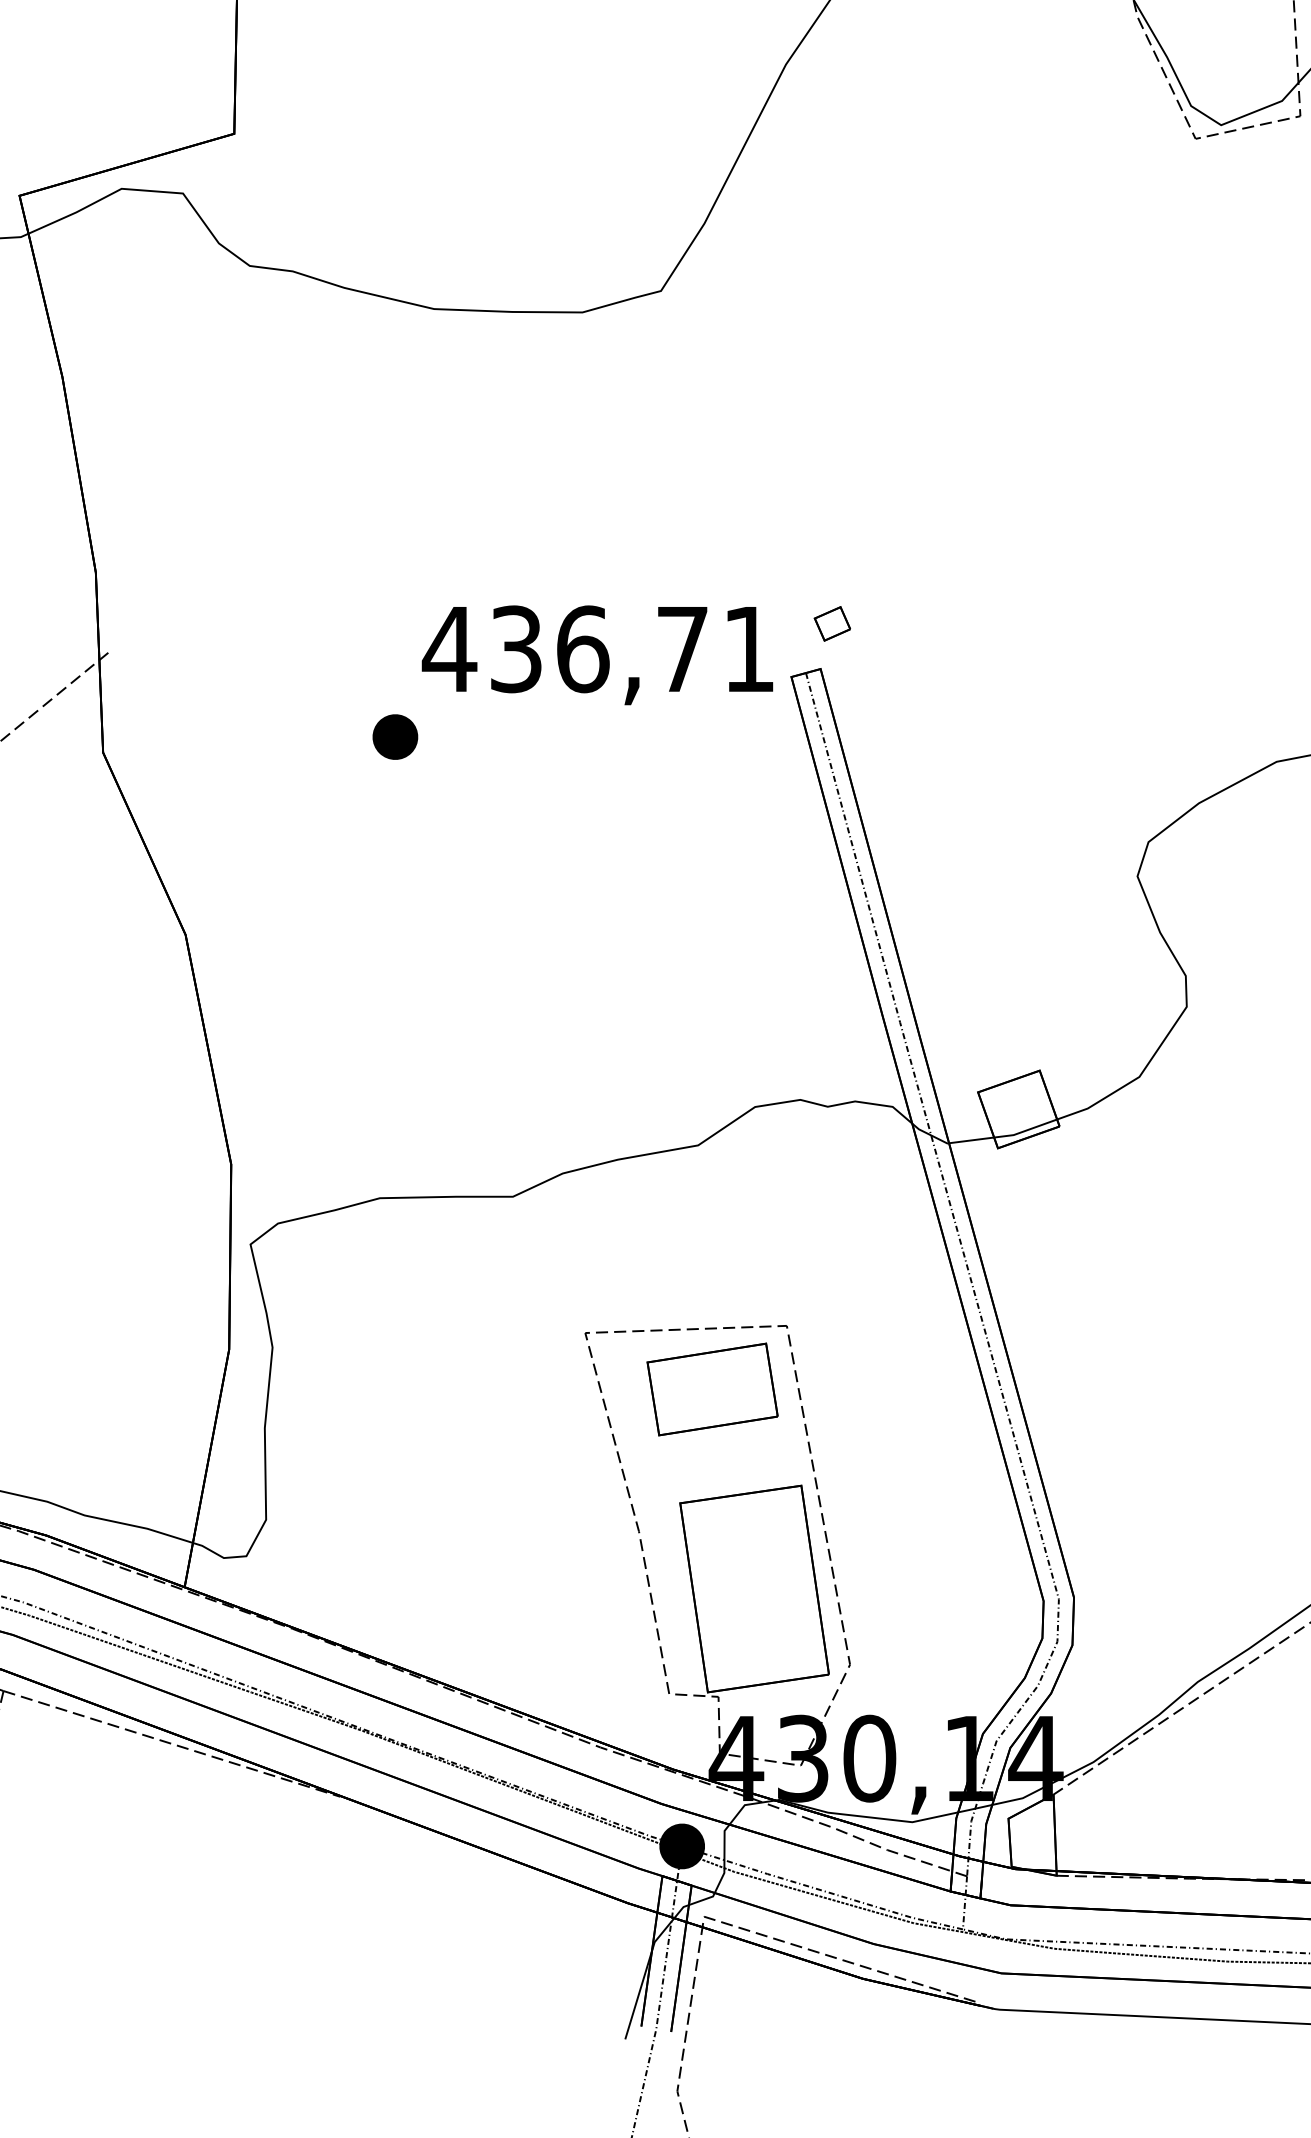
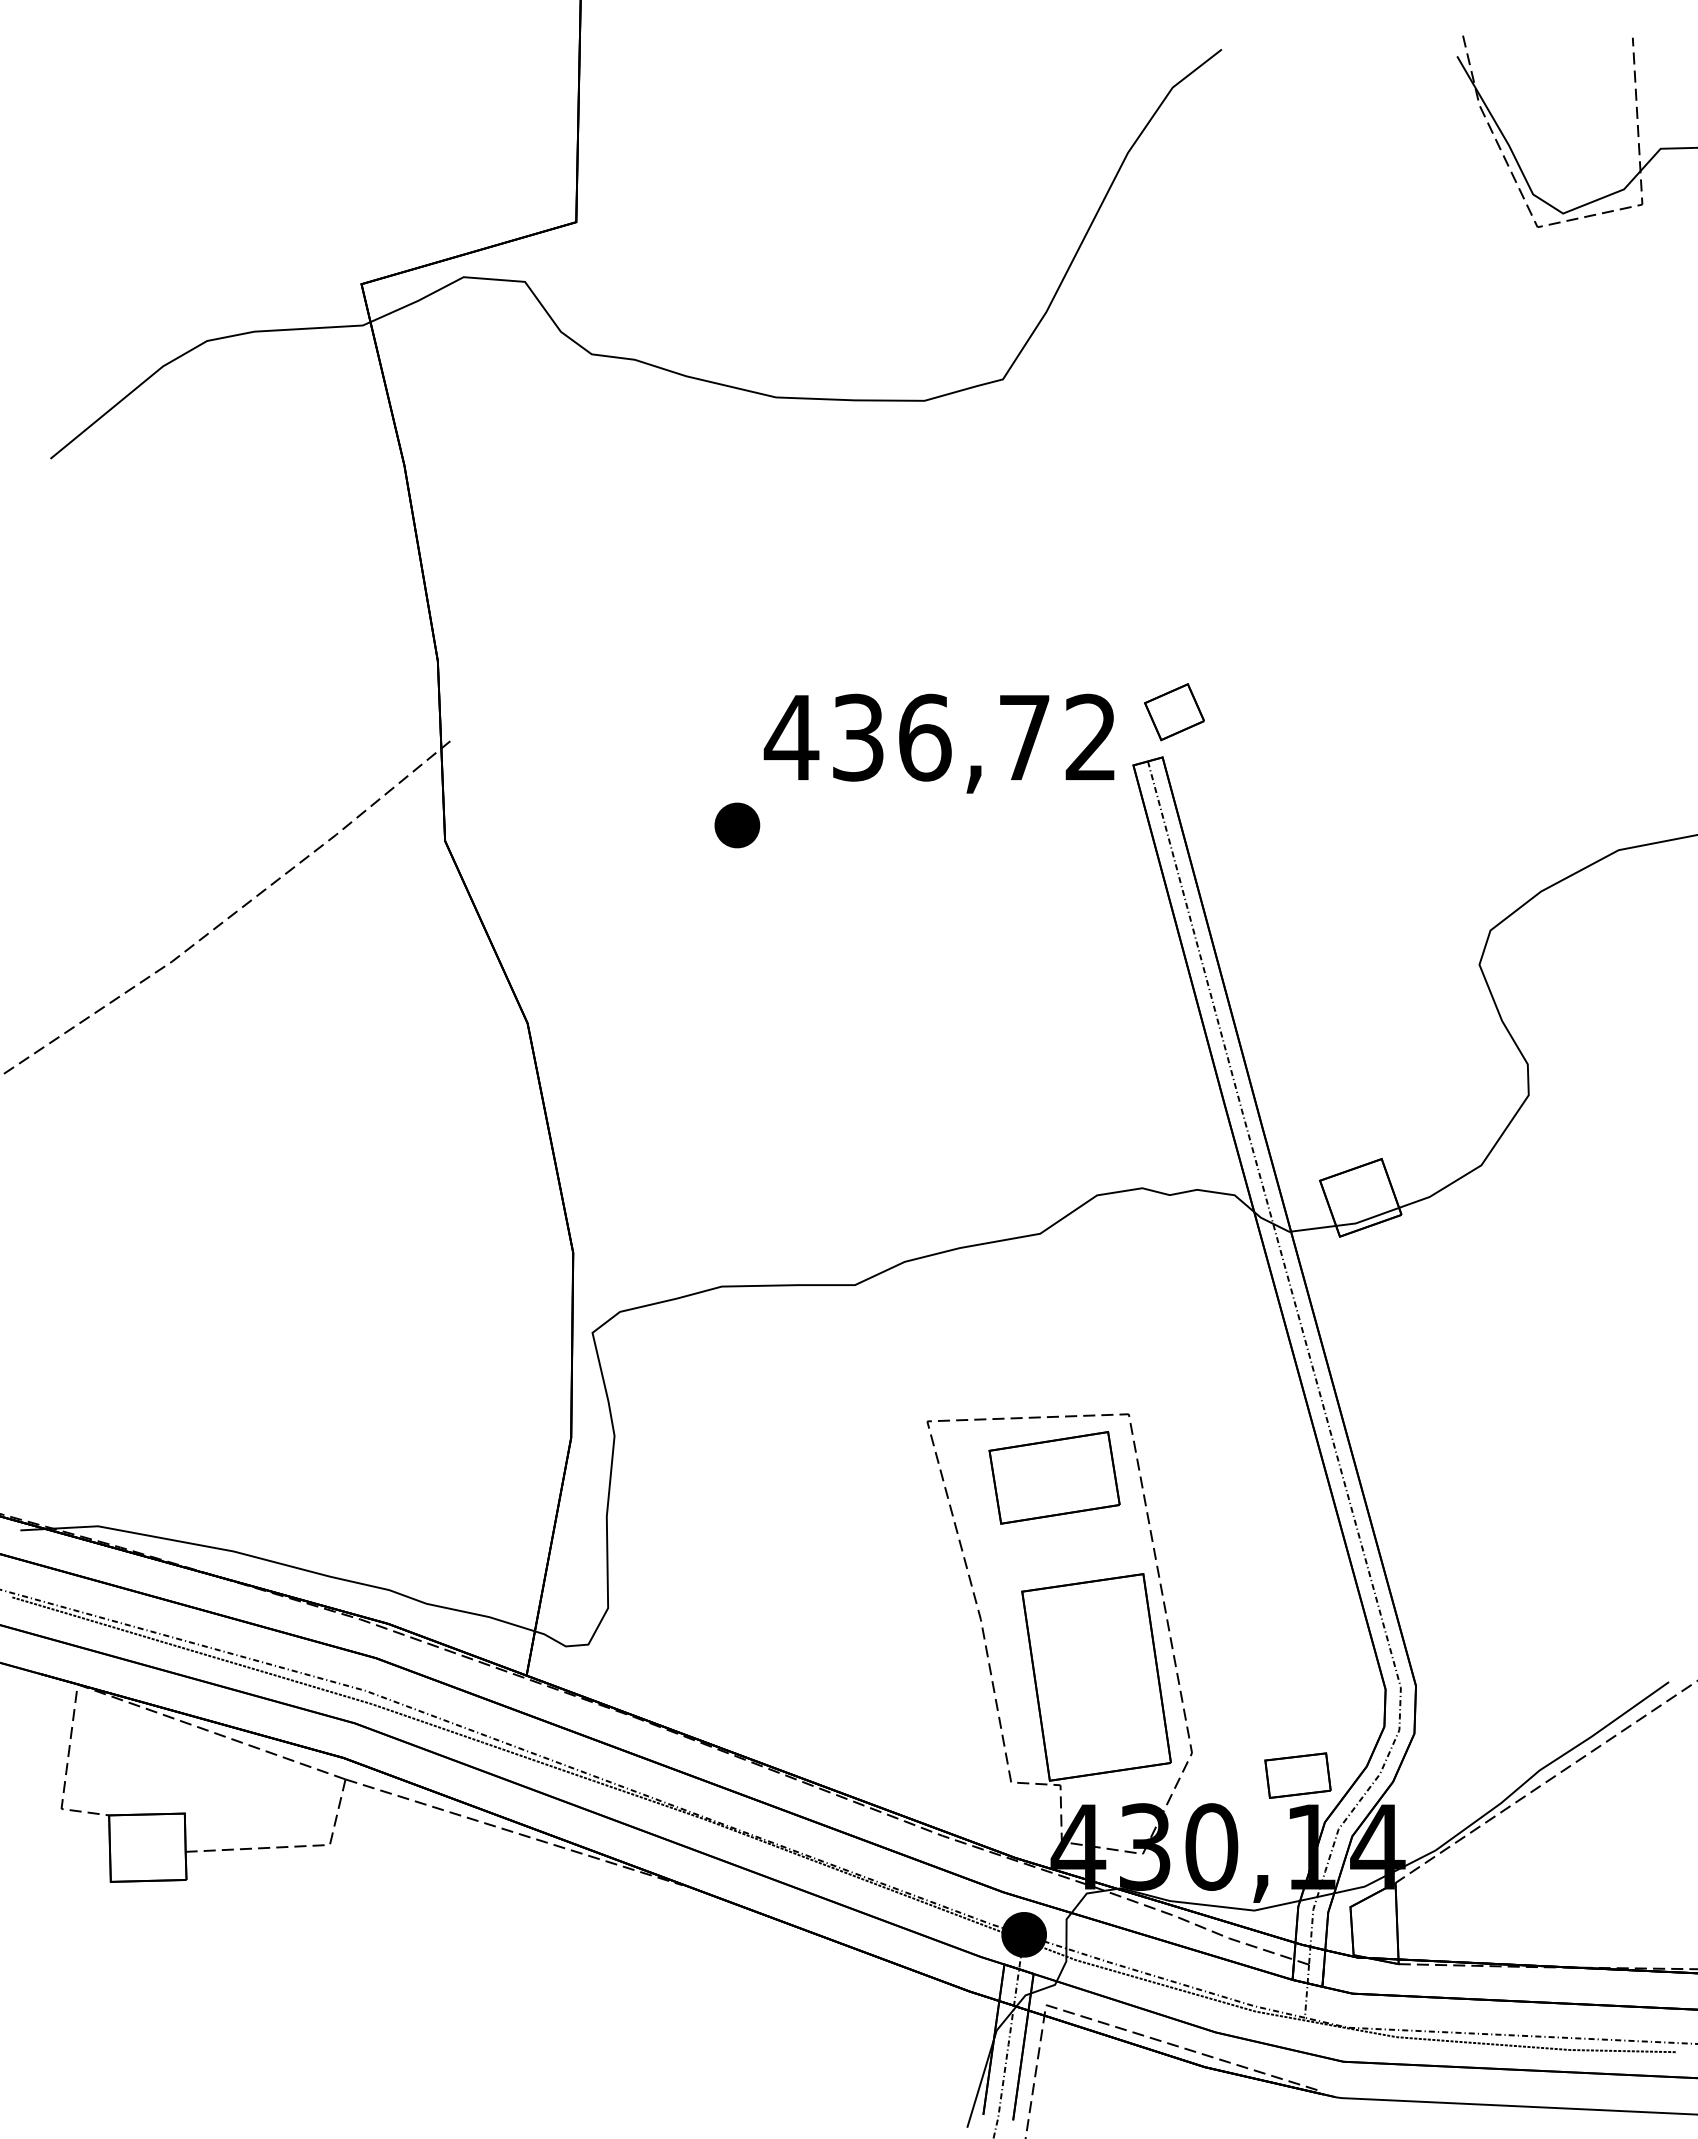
part: (832, 624) -> (1174, 712), size x1.67
text: (748, 648) -> (1090, 736), 436,71 -> 436,72
part: (955, 1687) -> (1297, 1775), added

